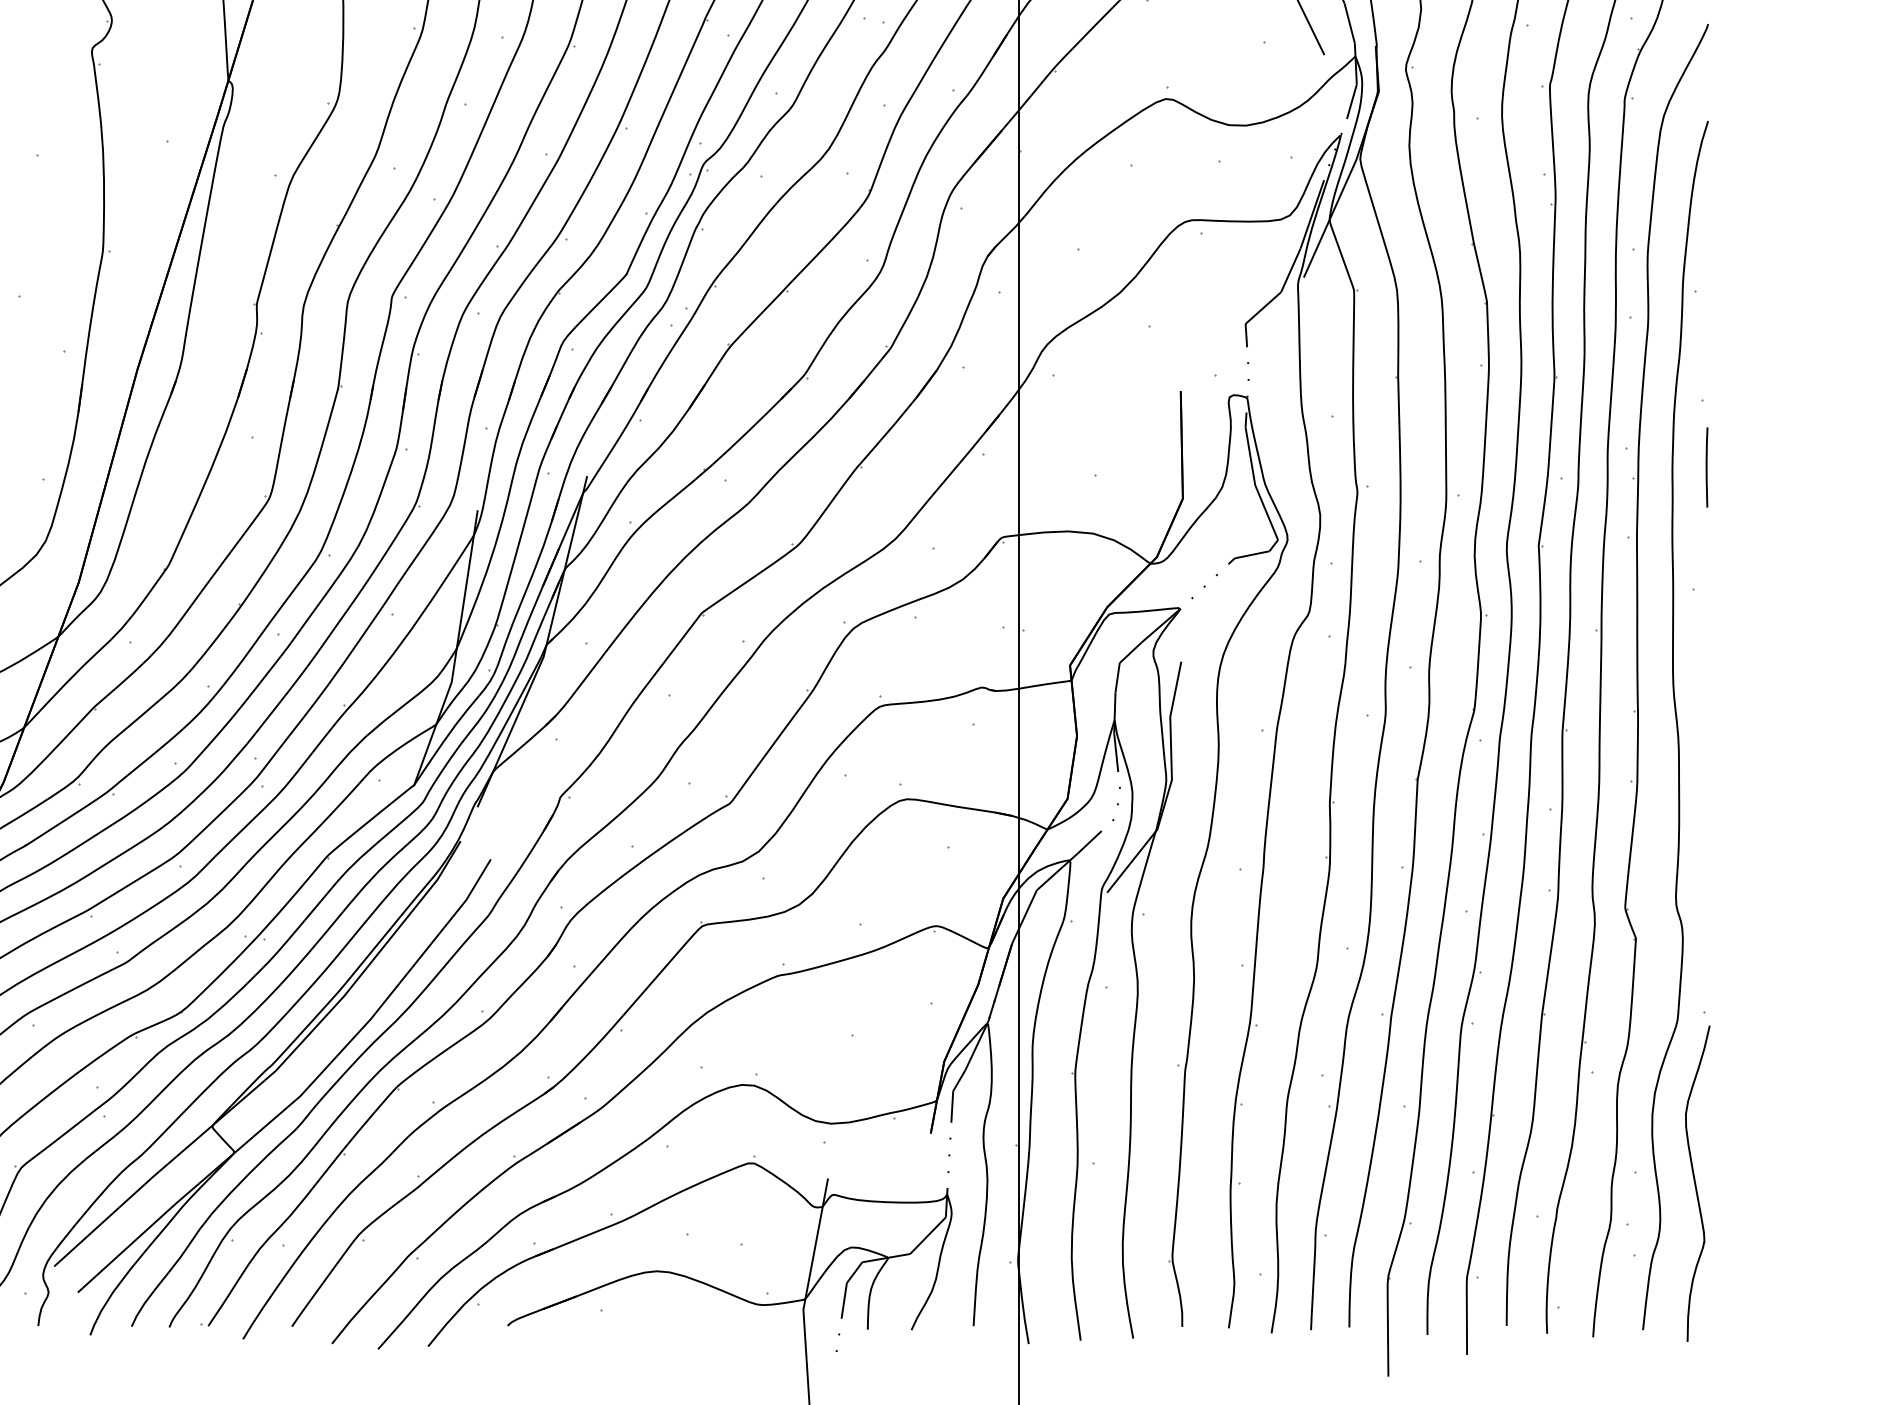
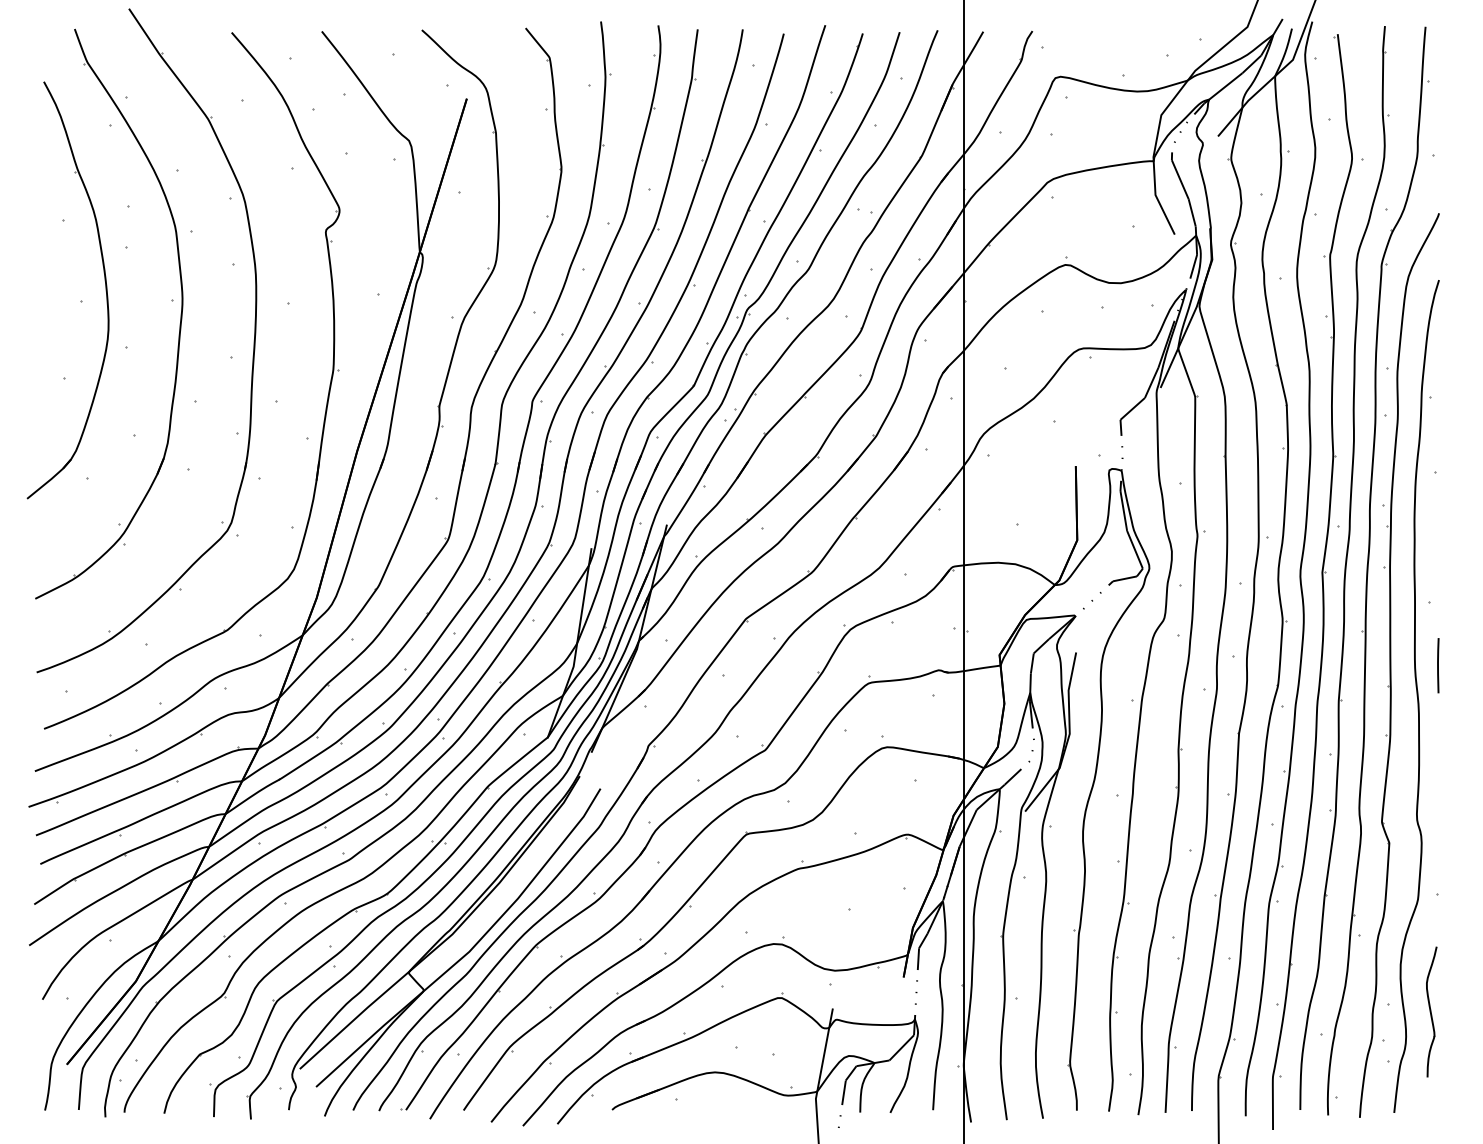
line: (1707, 467) -> (1438, 665), moved
part: (1697, 1182) -> (1431, 1011), size x0.6

